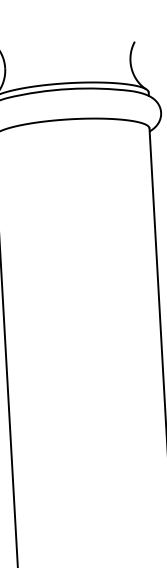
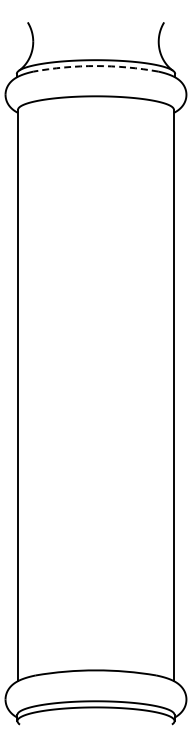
arc: (68, 89) -> (95, 66), solid -> dashed

